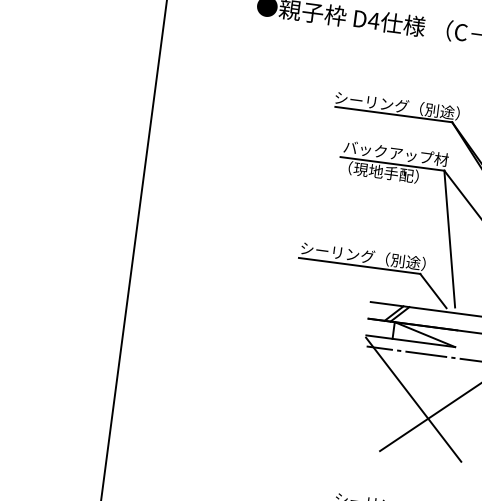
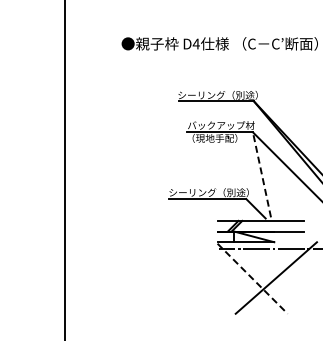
line: (449, 238) -> (261, 174), solid -> dashed
line: (413, 399) -> (252, 278), solid -> dashed

